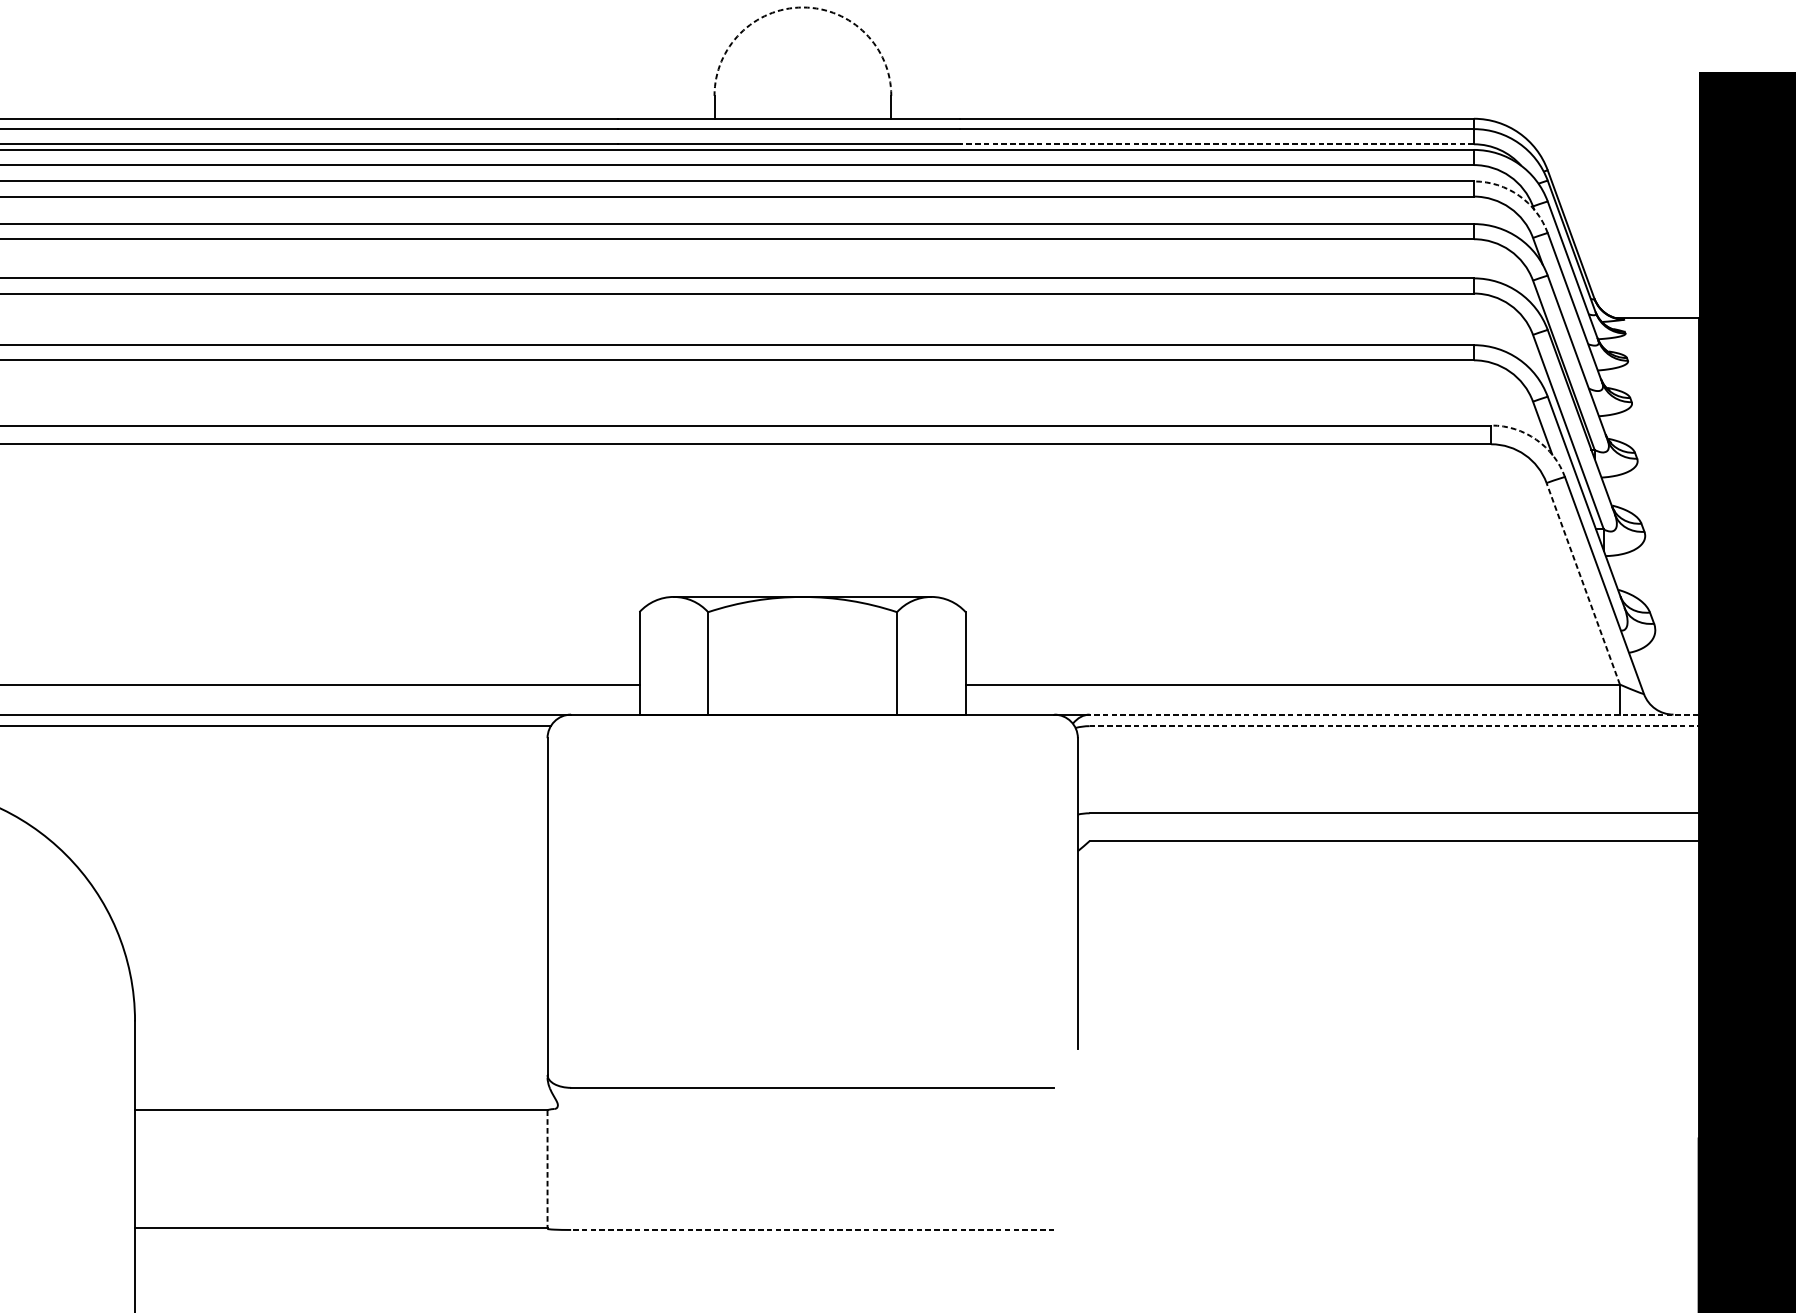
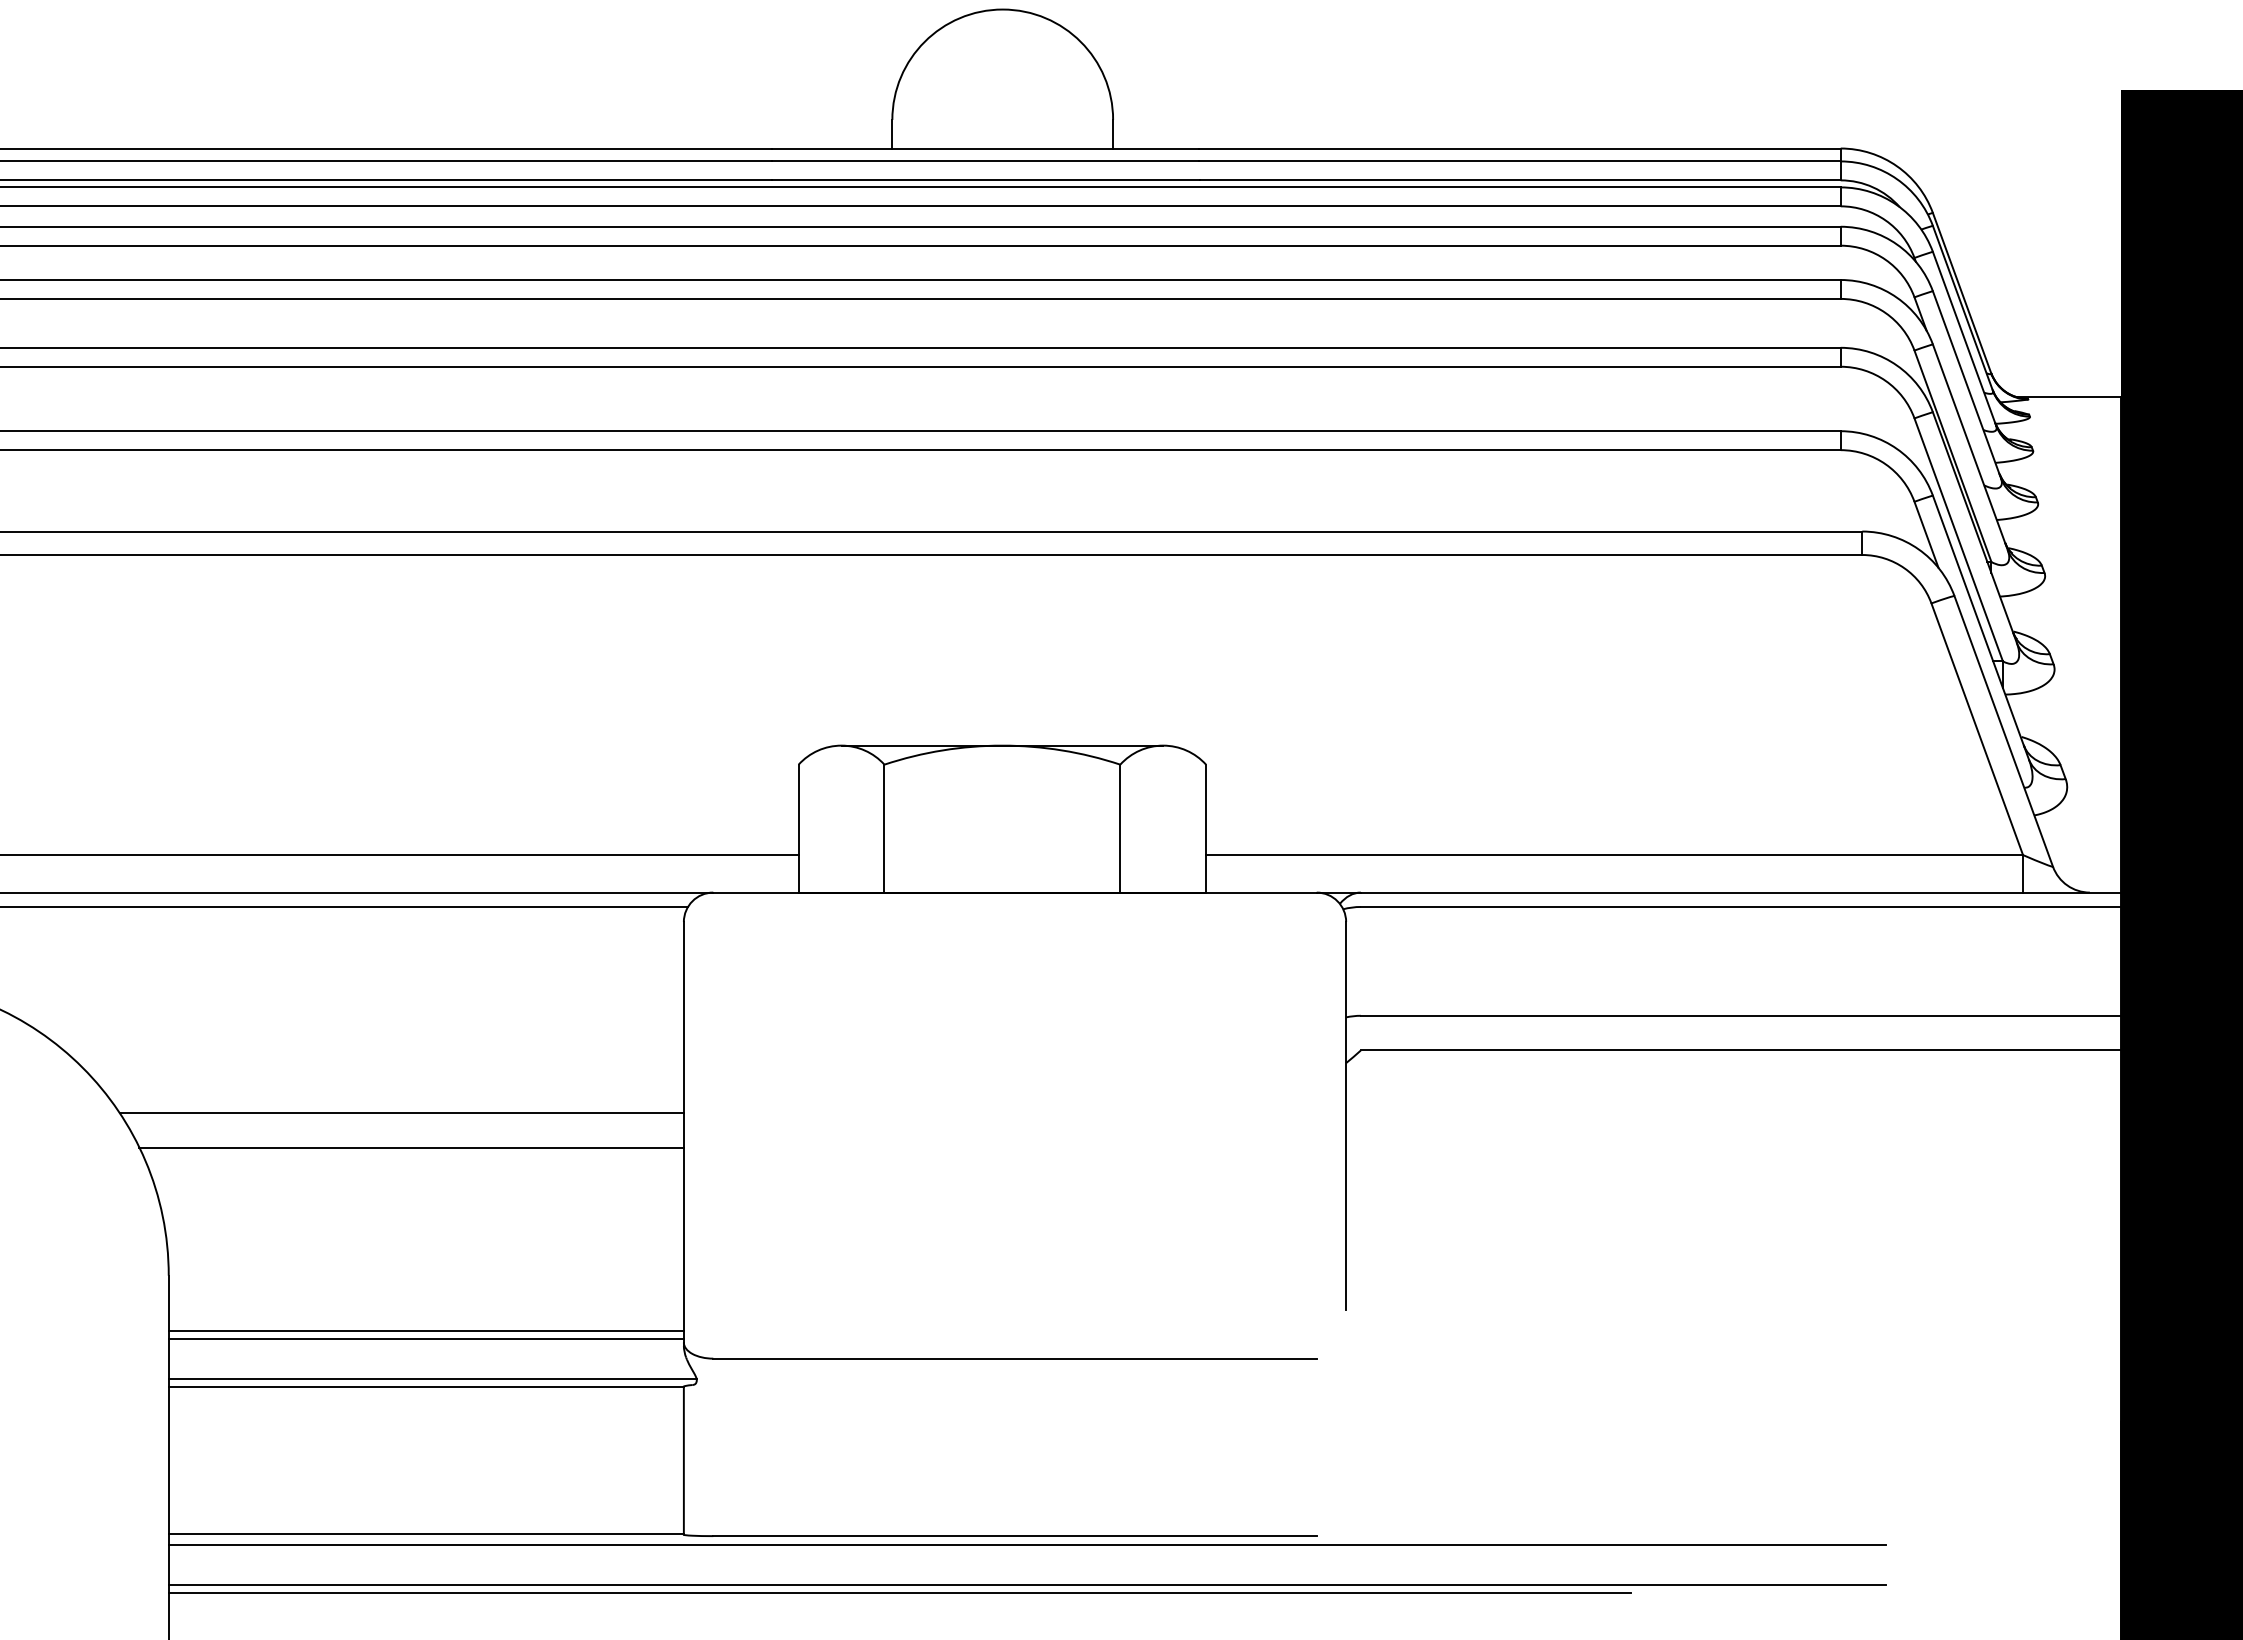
arc: (802, 7) -> (1002, 9), dashed -> solid
line: (1217, 144) -> (1520, 180), dashed -> solid
arc: (1519, 195) -> (1897, 244), dashed -> solid
arc: (1536, 439) -> (1918, 549), dashed -> solid
line: (1583, 584) -> (1977, 729), dashed -> solid
line: (1393, 714) -> (1740, 892), dashed -> solid
line: (1394, 725) -> (1741, 906), dashed -> solid
line: (321, 890) -> (401, 1112), added
line: (329, 918) -> (411, 1147), added
line: (340, 1065) -> (425, 1330), added
line: (340, 1071) -> (425, 1338), added
line: (346, 1103) -> (432, 1378), added
line: (547, 1169) -> (683, 1460), dashed -> solid
line: (813, 1230) -> (1015, 1536), dashed -> solid
line: (822, 1236) -> (1027, 1544), added
line: (822, 1268) -> (1027, 1584), added
line: (720, 1275) -> (899, 1593), added

